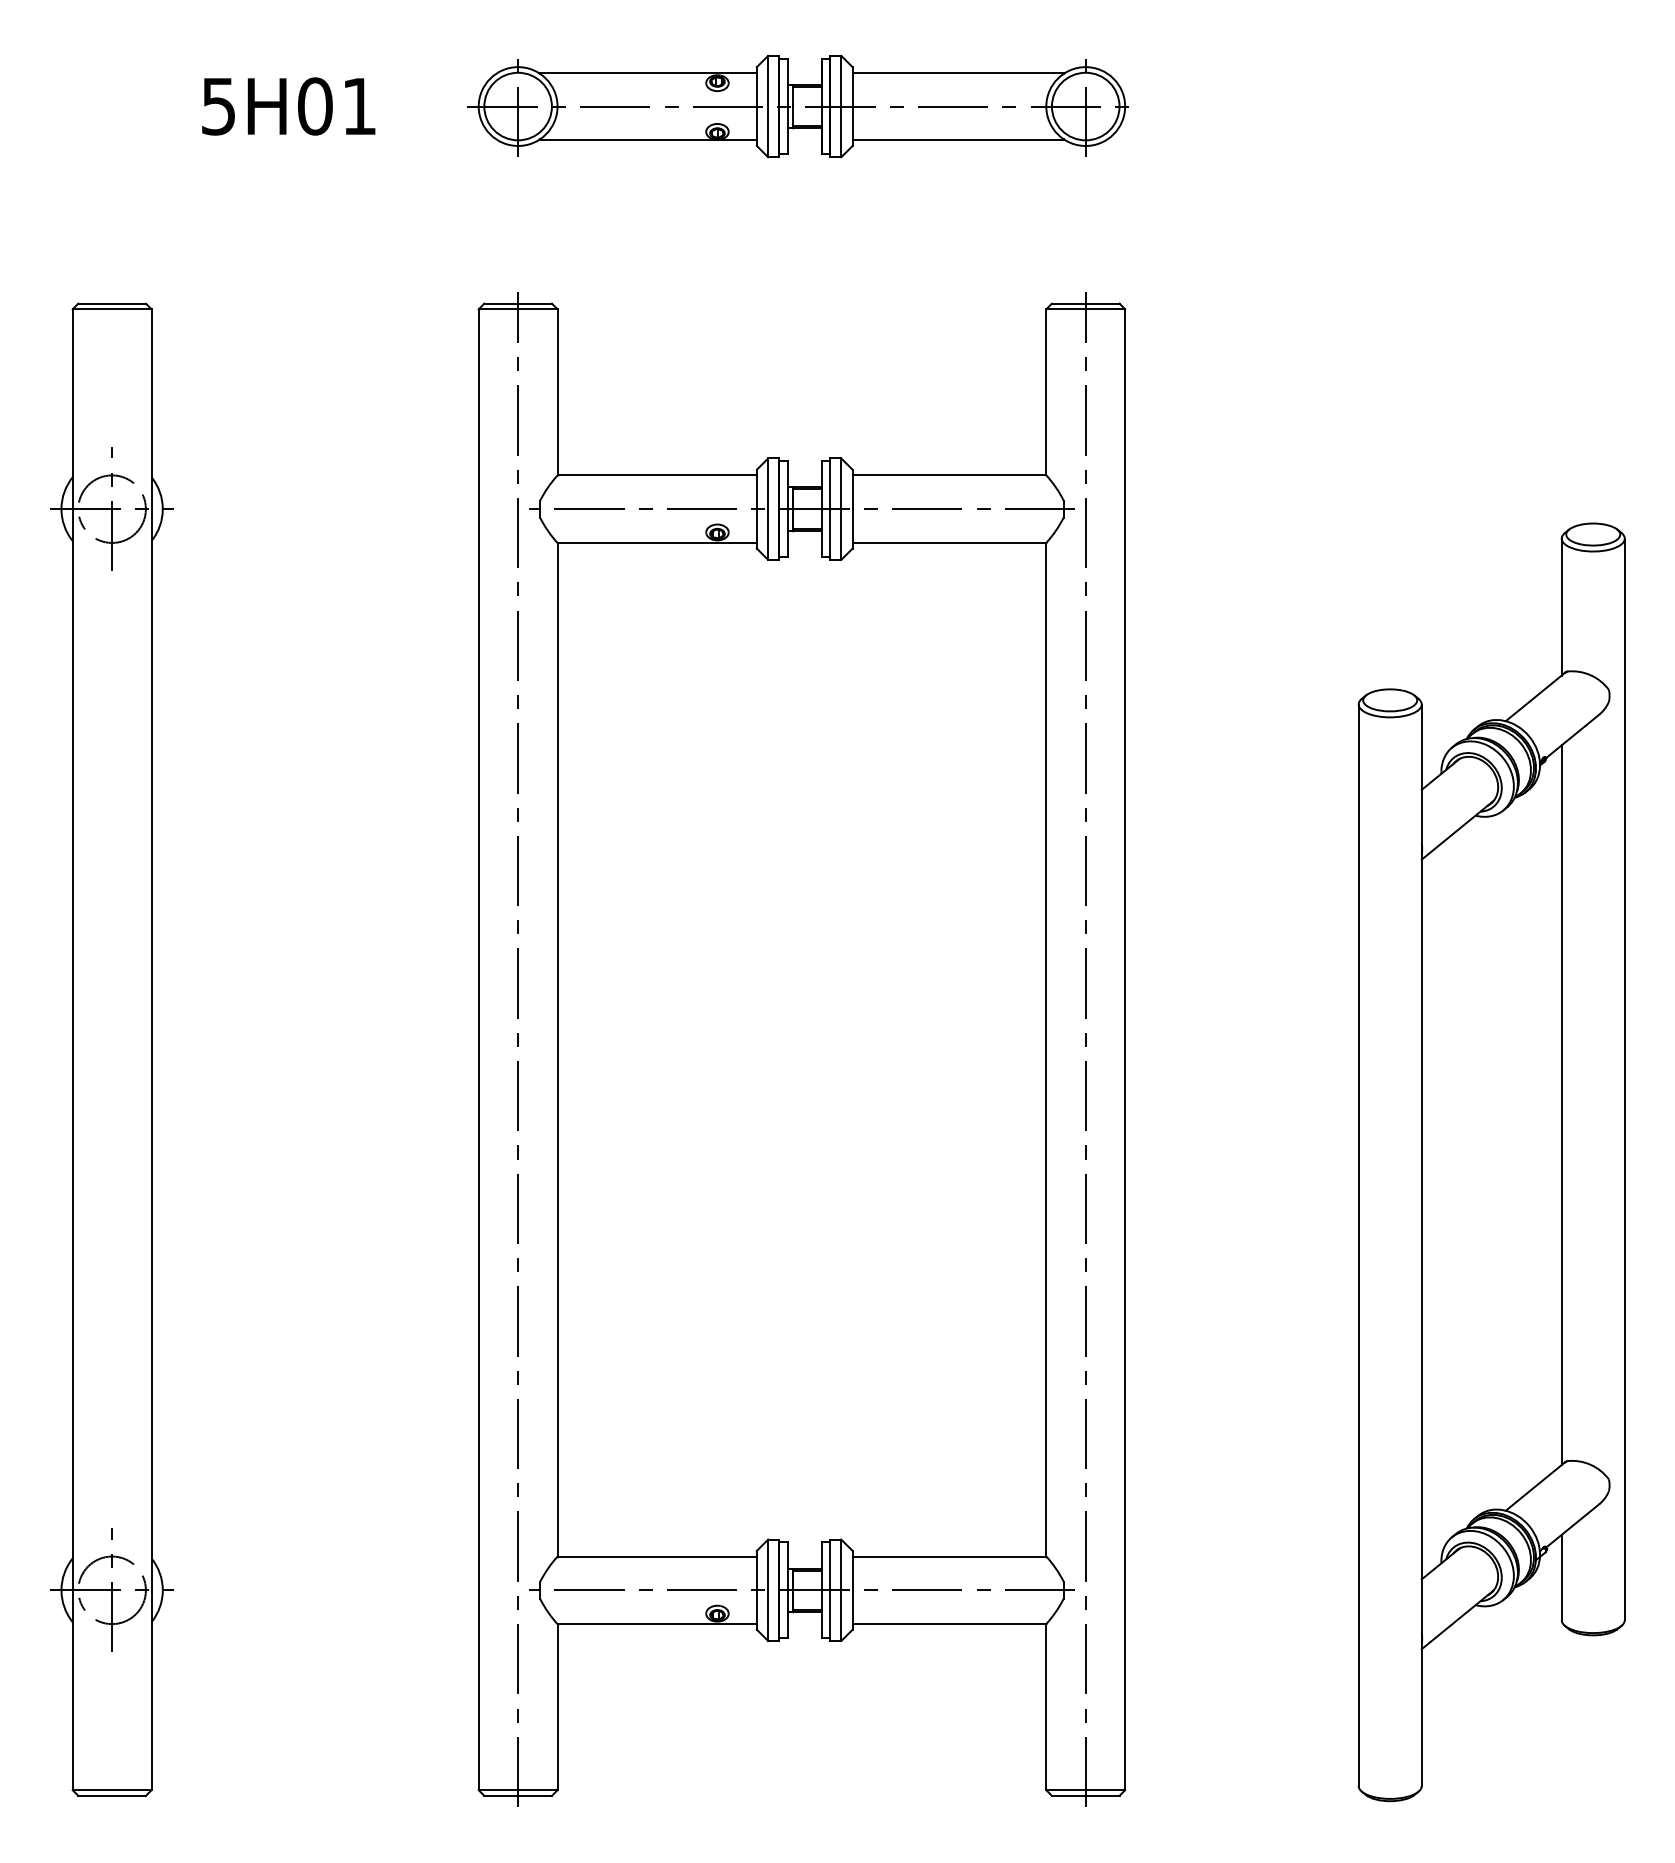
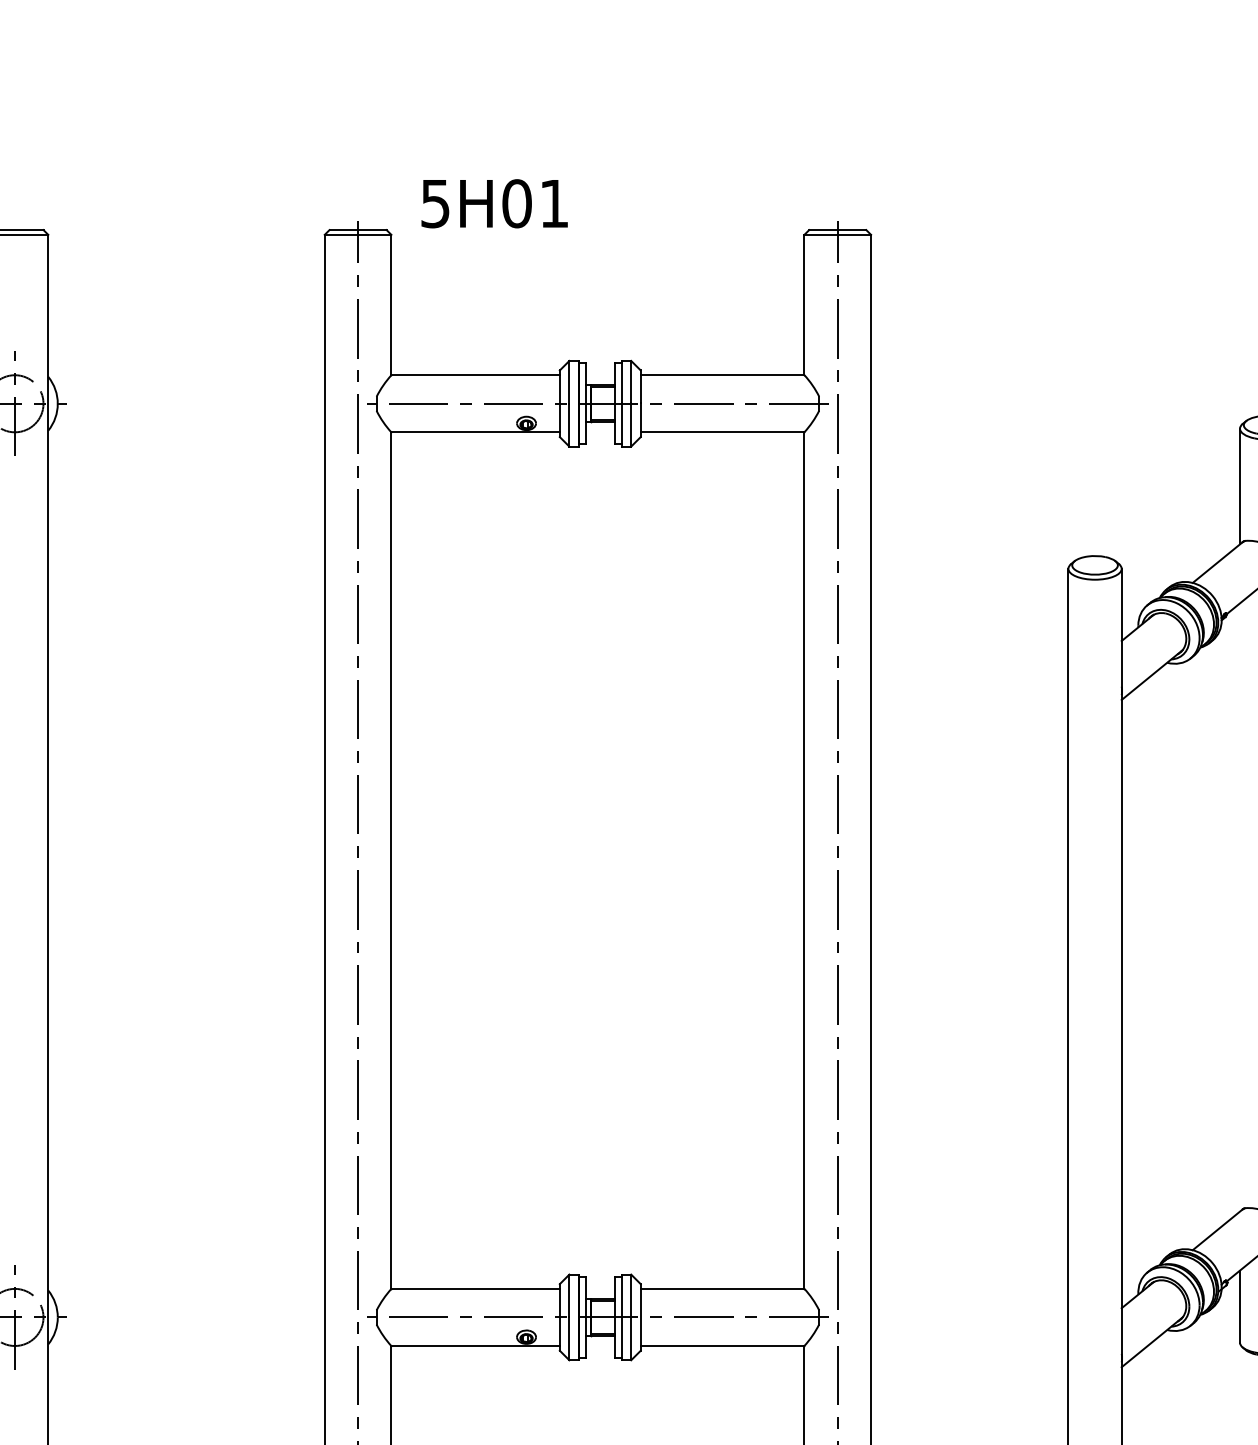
text: (288, 106) -> (494, 203), moved
part: (797, 106) -> (594, 63), removed
line: (1561, 1105) -> (1239, 907), removed

